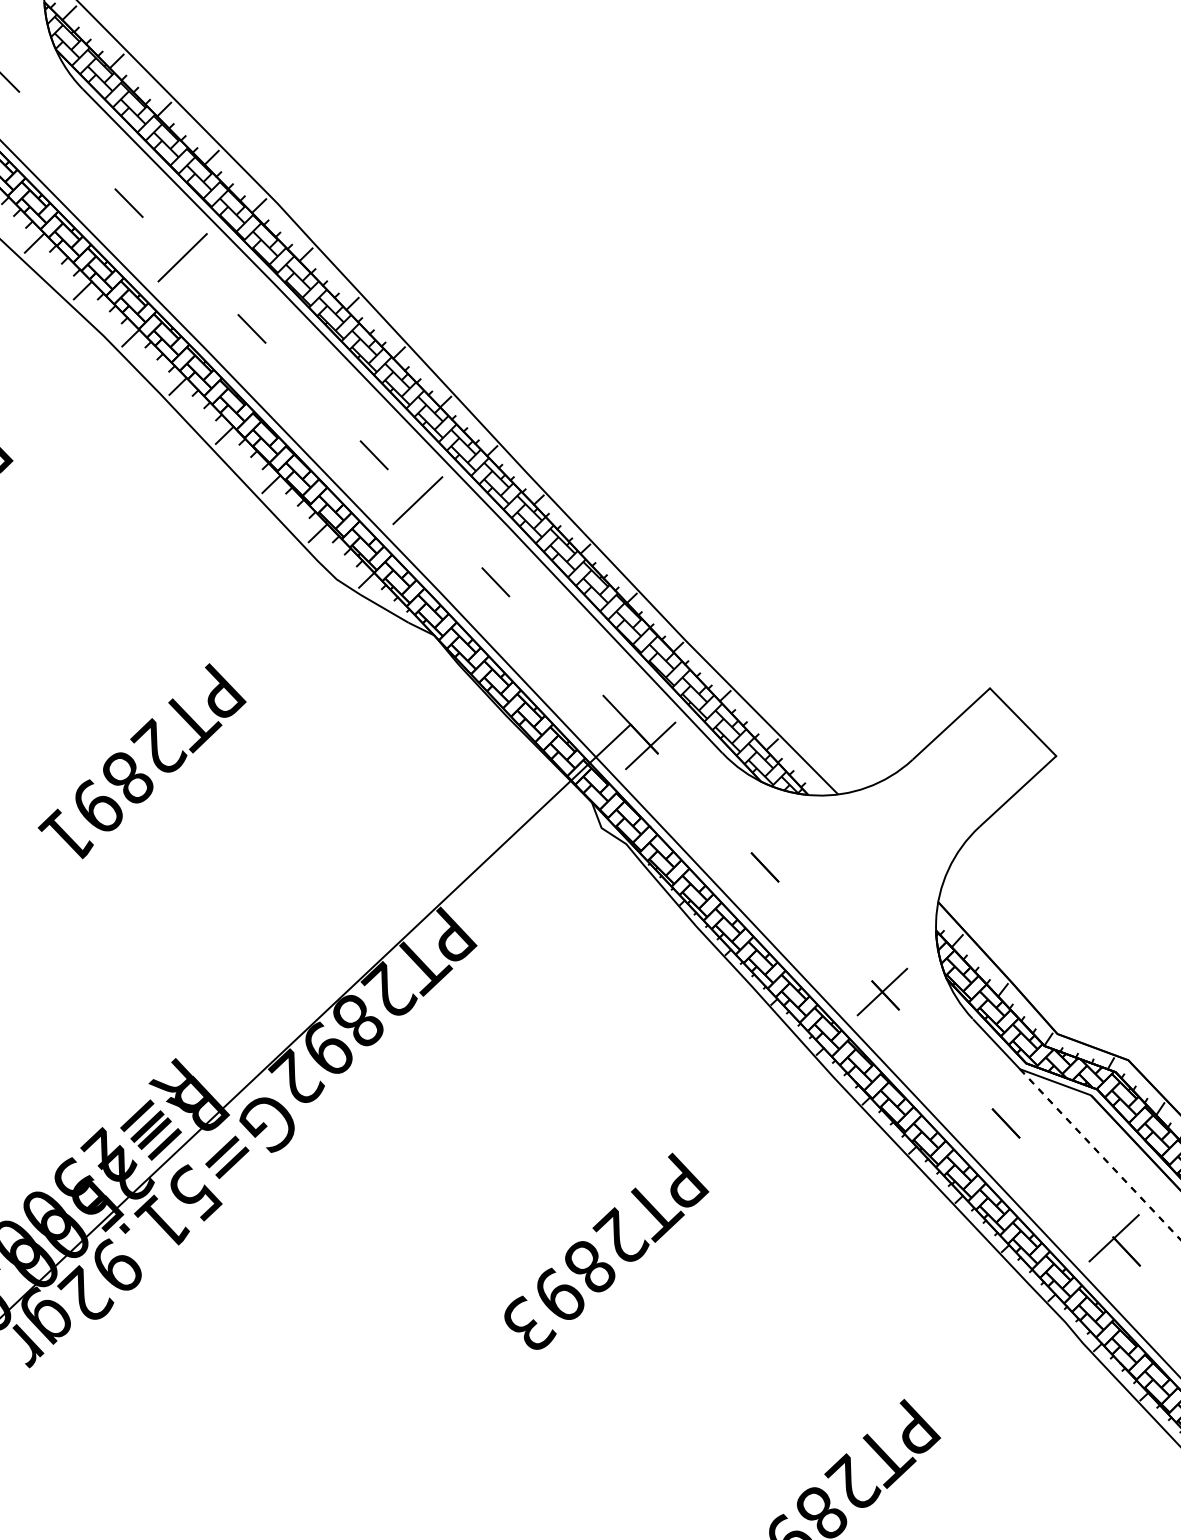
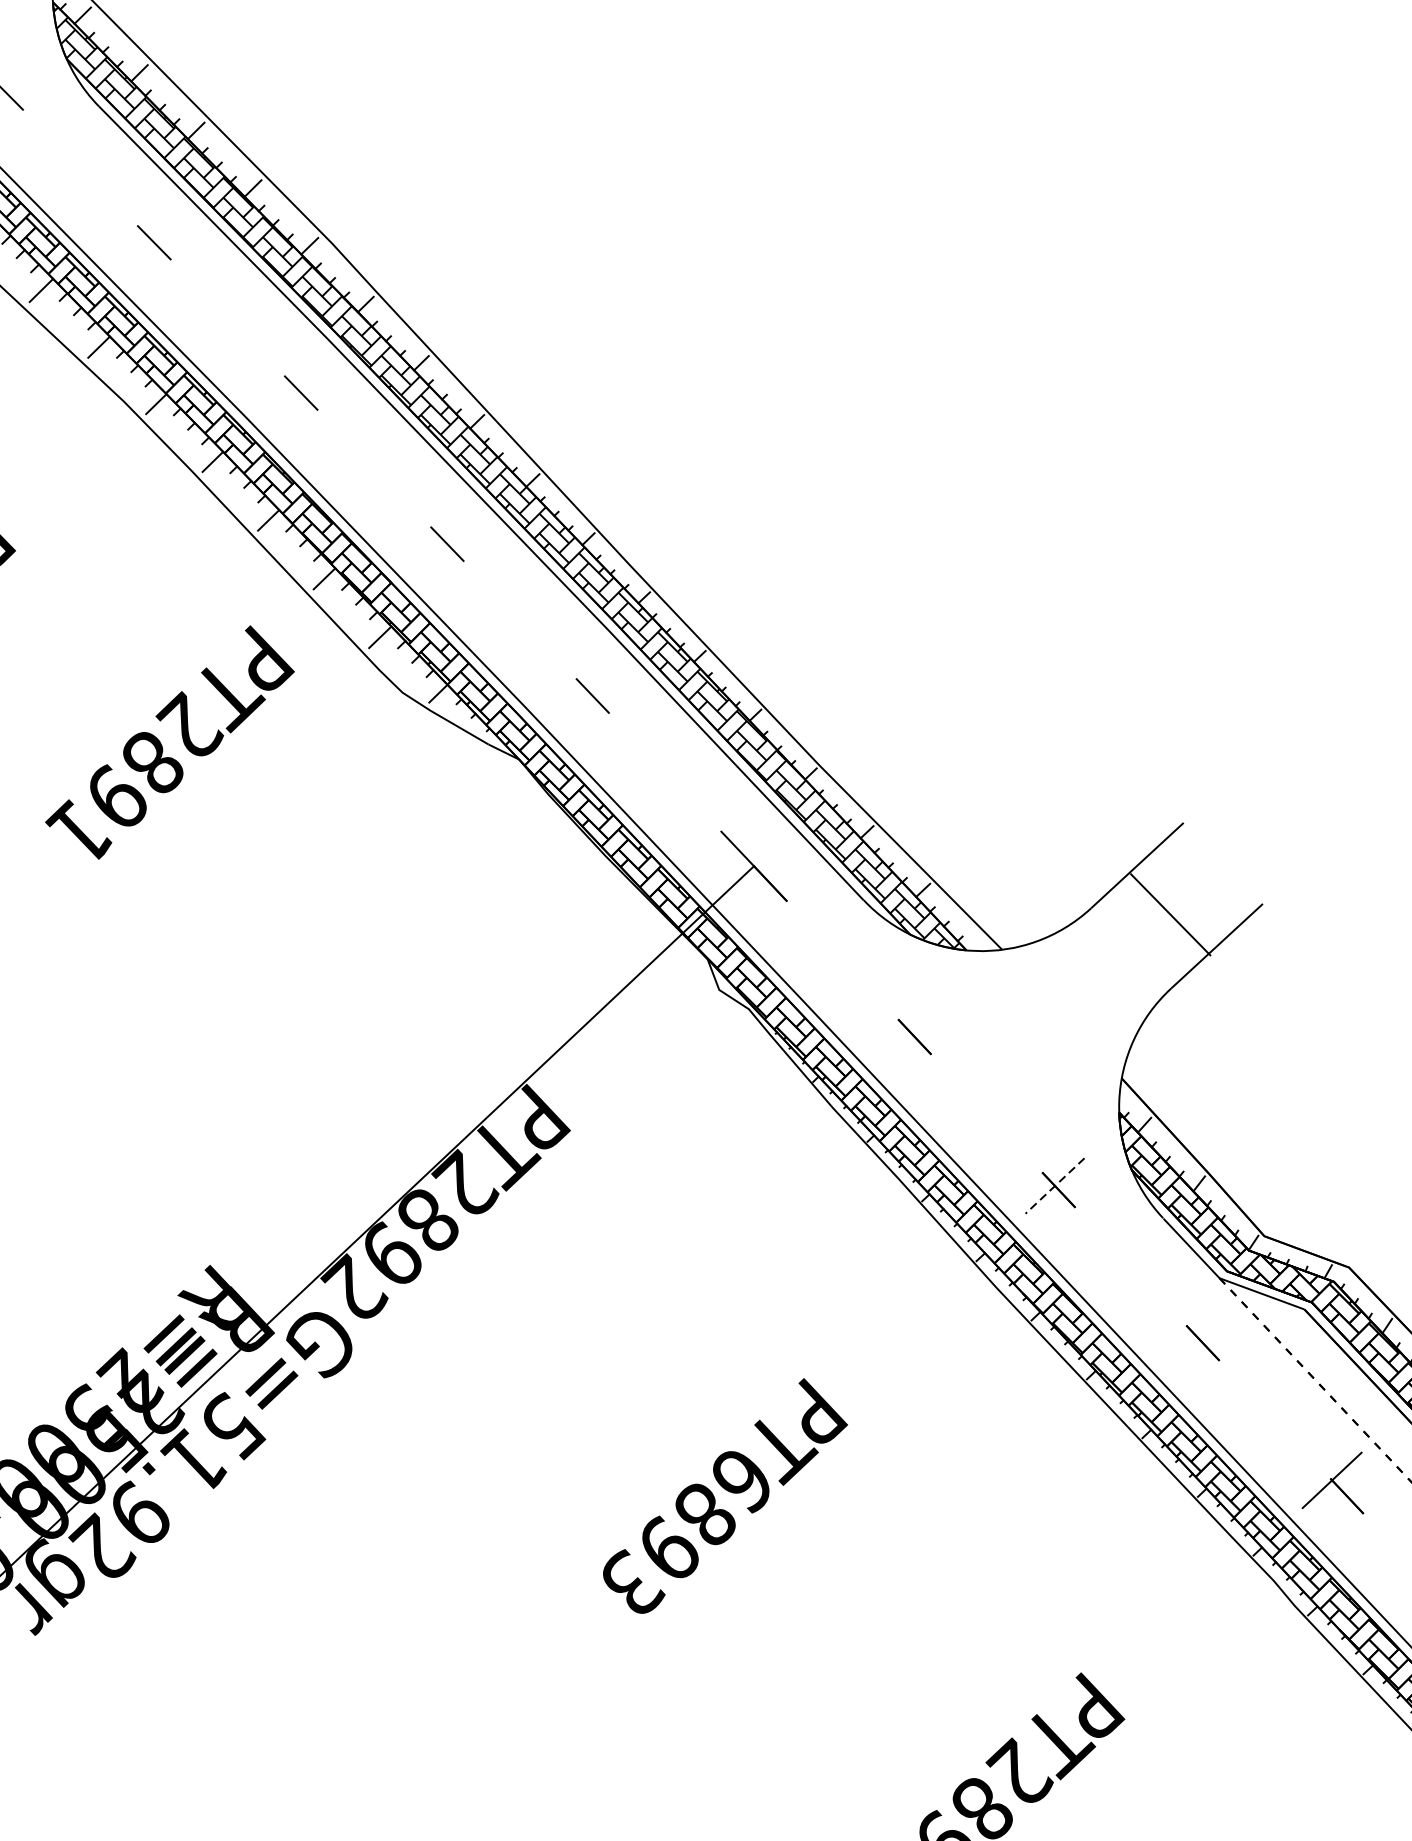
line: (182, 257) -> (218, 307), removed
line: (417, 500) -> (499, 598), removed
line: (1023, 722) -> (1171, 915), moved
line: (650, 745) -> (777, 891), removed
text: (141, 761) -> (169, 742), moved
line: (882, 992) -> (1055, 1186), solid -> dashed
text: (620, 1236) -> (741, 1478), PT2893 -> PT6893

